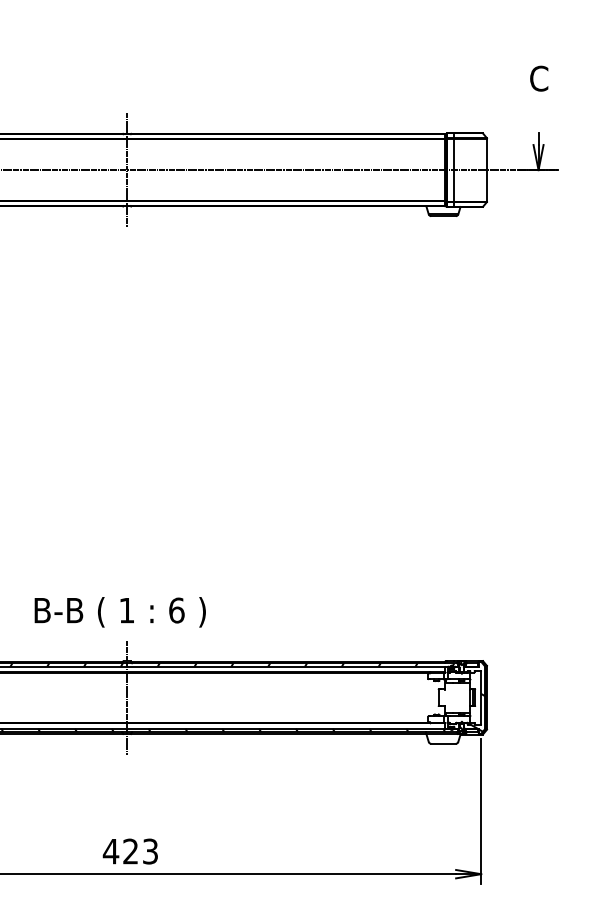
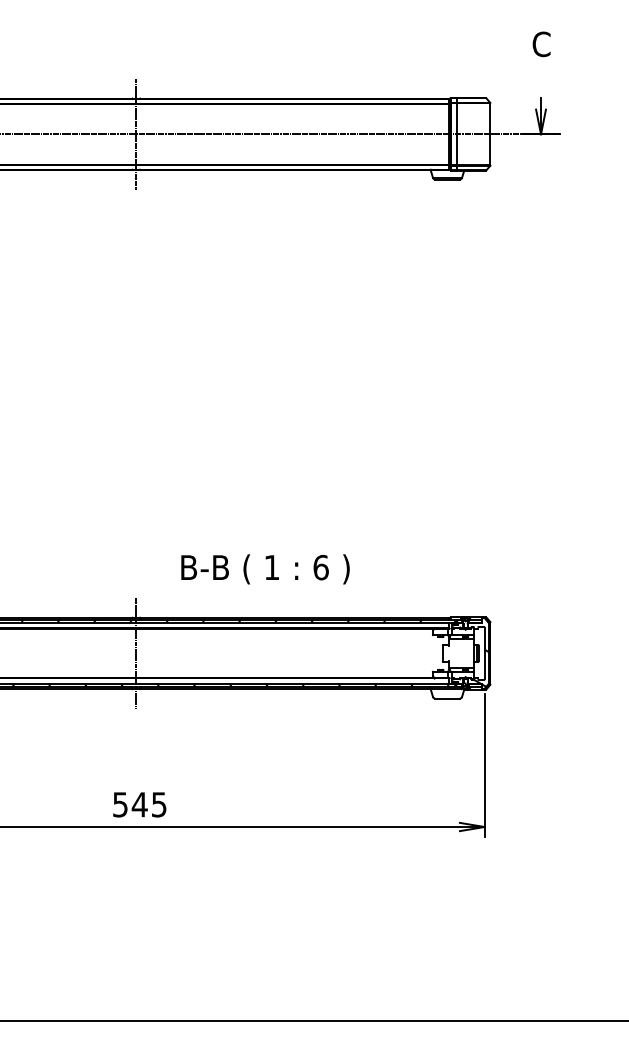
text: (120, 612) -> (265, 569), moved
text: (130, 851) -> (139, 804), 423 -> 545

